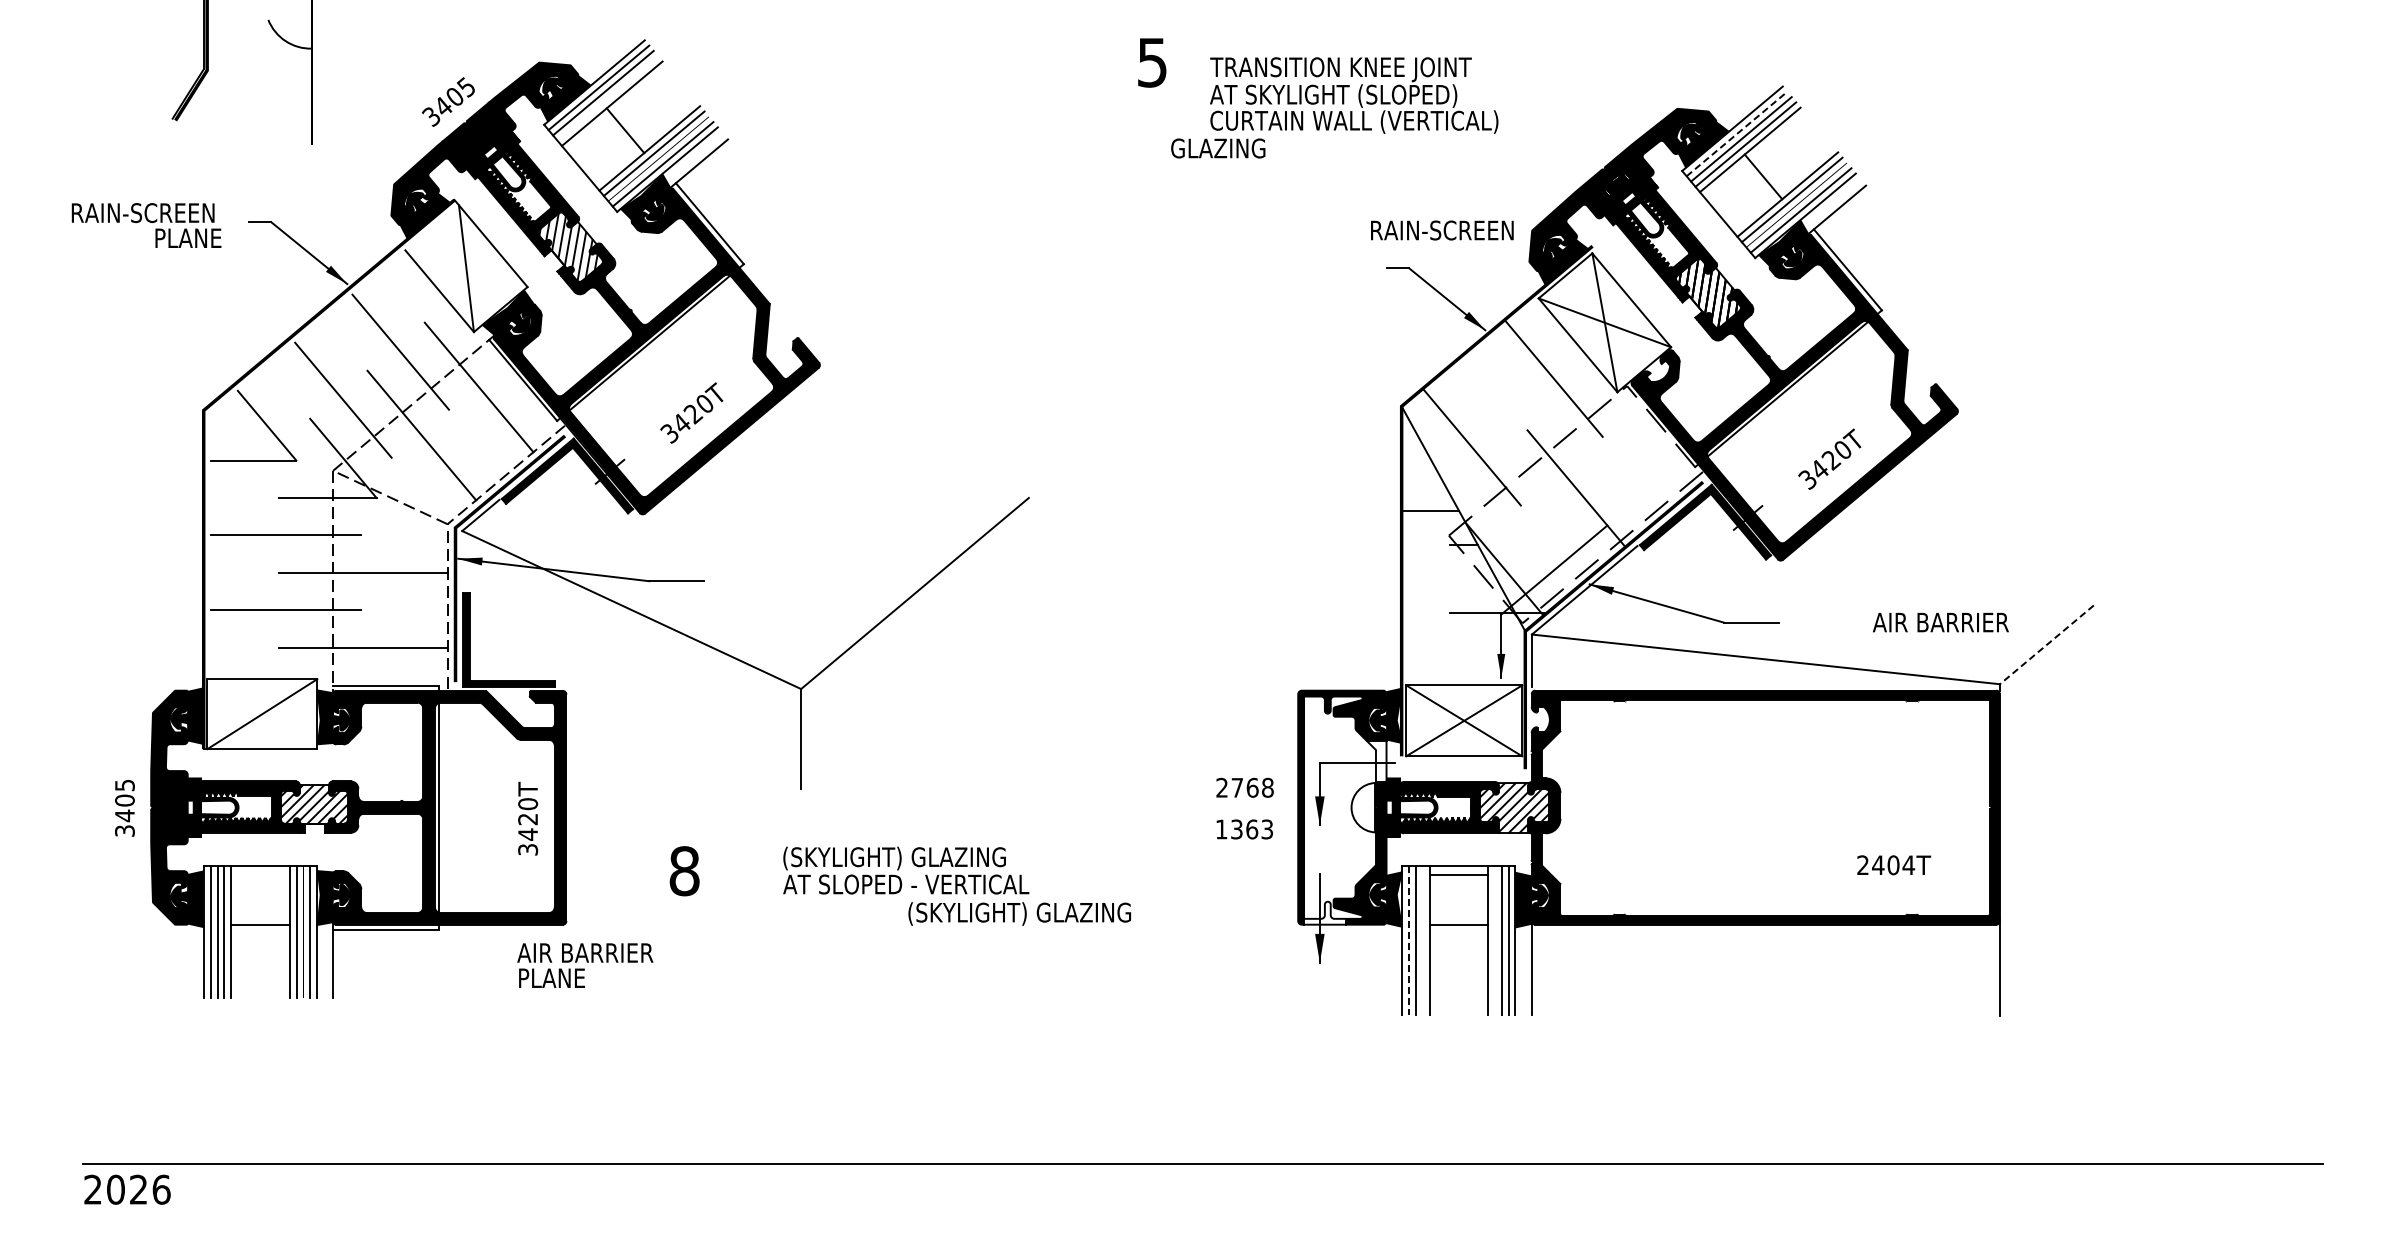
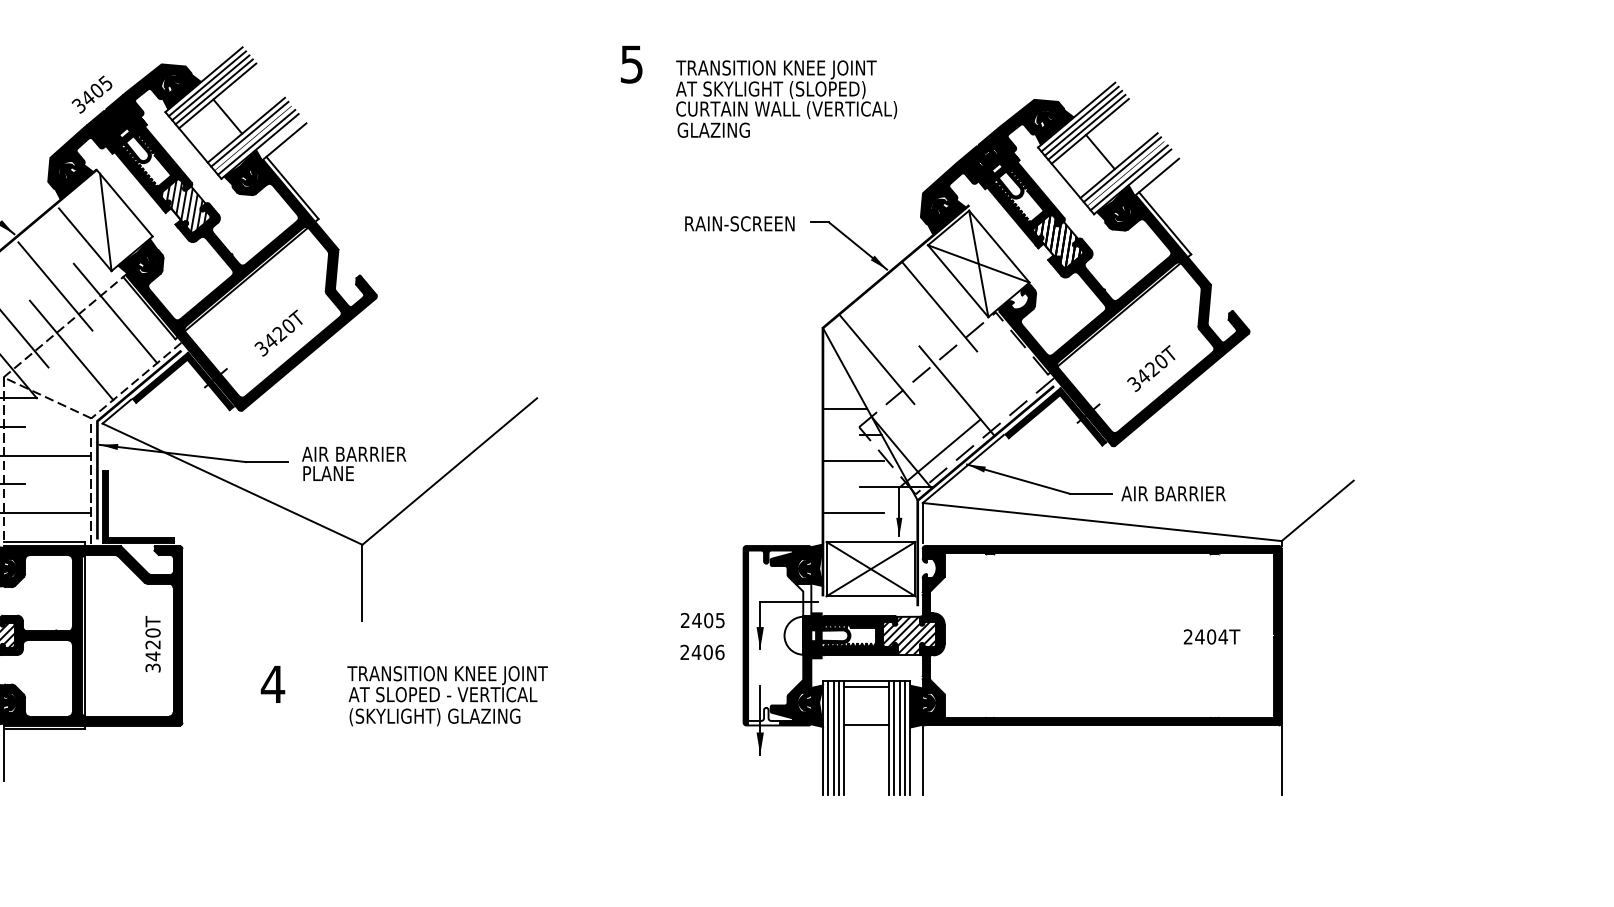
line: (607, 98) -> (213, 91), added
line: (1736, 134) -> (1079, 119), dashed -> solid
text: (1218, 148) -> (713, 130), moved
text: (1442, 230) -> (740, 223), moved
line: (1440, 579) -> (852, 460), added
text: (1940, 622) -> (1173, 493), moved
line: (2046, 645) -> (1317, 511), dashed -> solid
line: (1440, 647) -> (852, 512), added
text: (1252, 787) -> (708, 620), 2768 -> 2405
text: (1244, 829) -> (702, 652), 1363 -> 2406
text: (912, 859) -> (447, 675), (SKYLIGHT) GLAZING -> TRANSITION KNEE JOINT
text: (1894, 865) -> (1212, 637), moved
text: (684, 871) -> (273, 684), 8 -> 4
text: (1019, 913) -> (434, 716), moved
line: (1422, 940) -> (838, 737), added
line: (1494, 940) -> (894, 737), added
line: (1408, 941) -> (828, 738), dashed -> solid
text: (585, 965) -> (354, 463), moved

